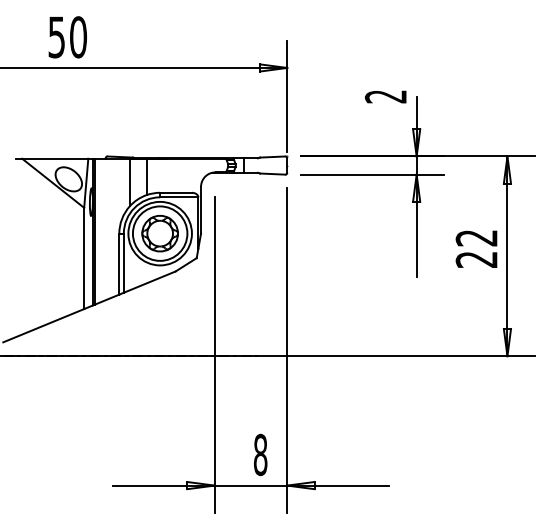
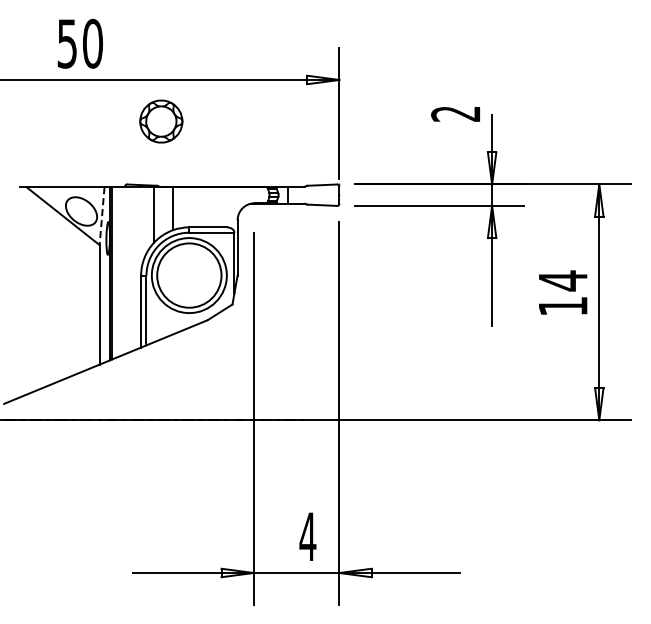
line: (86, 183) -> (102, 216), solid -> dashed
part: (160, 233) -> (161, 121), moved
text: (476, 248) -> (562, 293), 22 -> 14
text: (260, 454) -> (307, 536), 8 -> 4

